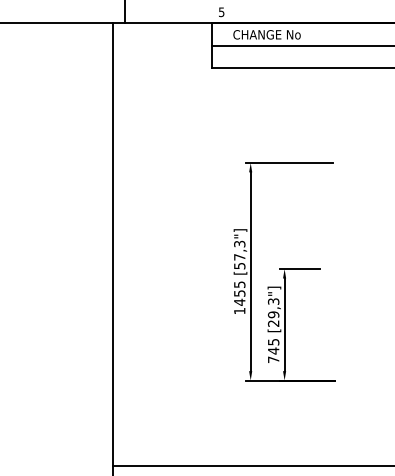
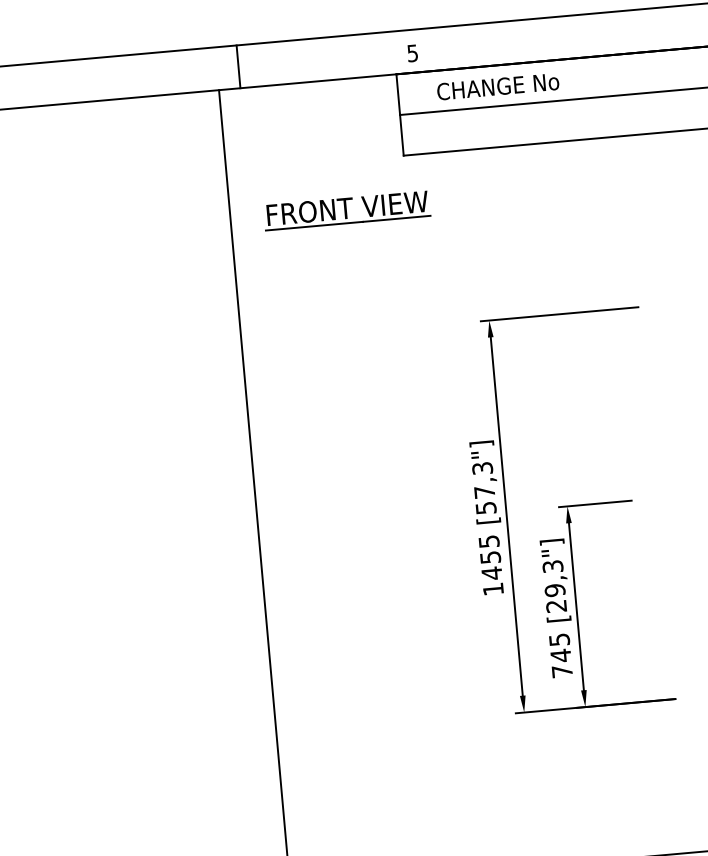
part: (177, 95) -> (346, 210), added

